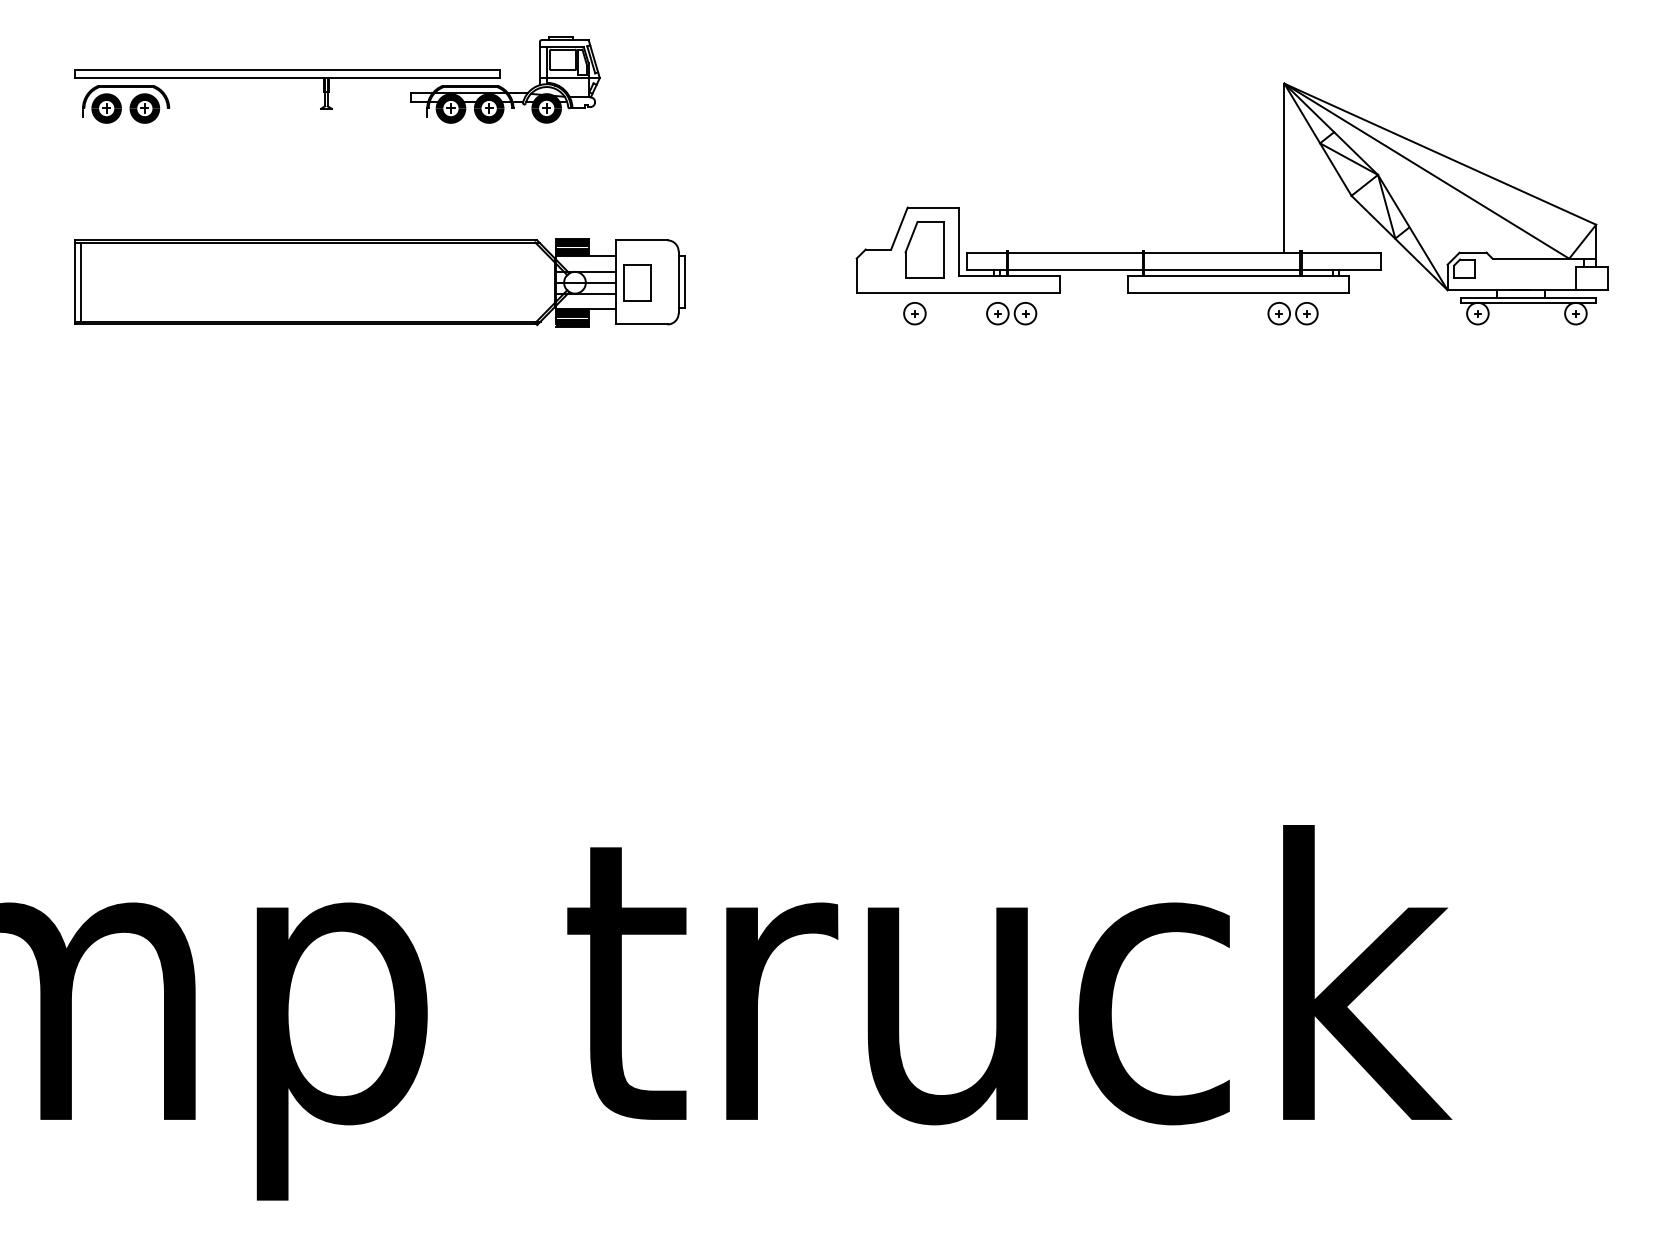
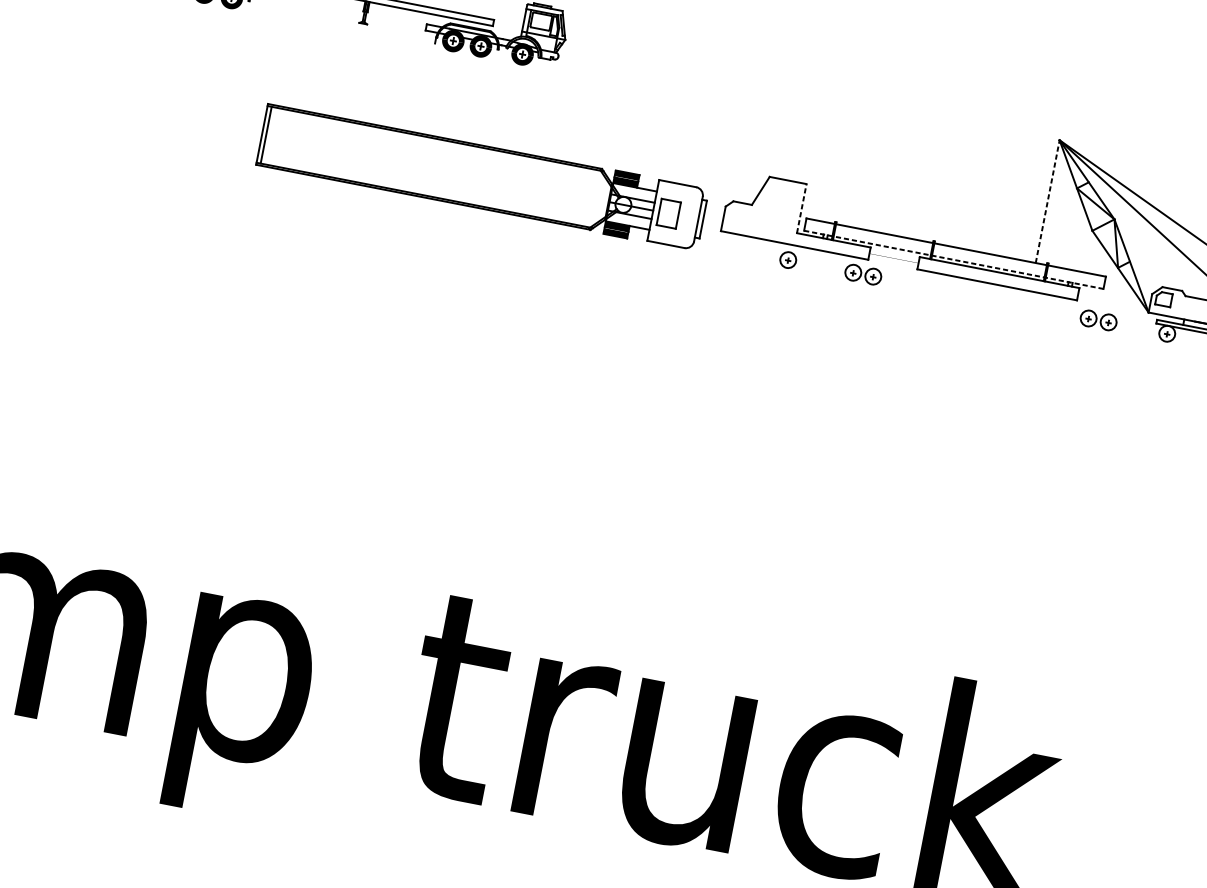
line: (1284, 168) -> (1047, 201), solid -> dashed
line: (958, 241) -> (801, 208), solid -> dashed
part: (924, 249) -> (776, 209), removed
line: (1174, 270) -> (953, 259), solid -> dashed
part: (379, 282) -> (482, 177), moved
part: (914, 313) -> (787, 259), moved
part: (1011, 313) -> (863, 274), moved
part: (1292, 313) -> (1098, 320), moved

